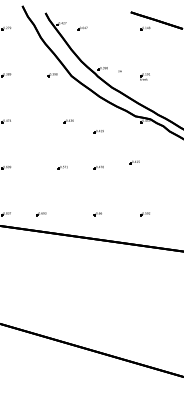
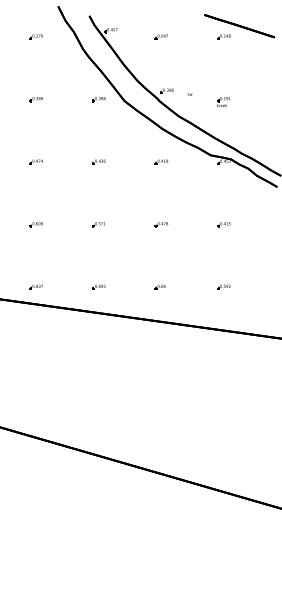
part: (81, 28) -> (160, 36), moved
part: (68, 120) -> (98, 161), moved
part: (98, 131) -> (161, 161), moved
part: (134, 162) -> (223, 224), moved
part: (62, 167) -> (98, 224), moved
part: (41, 213) -> (98, 286), moved

